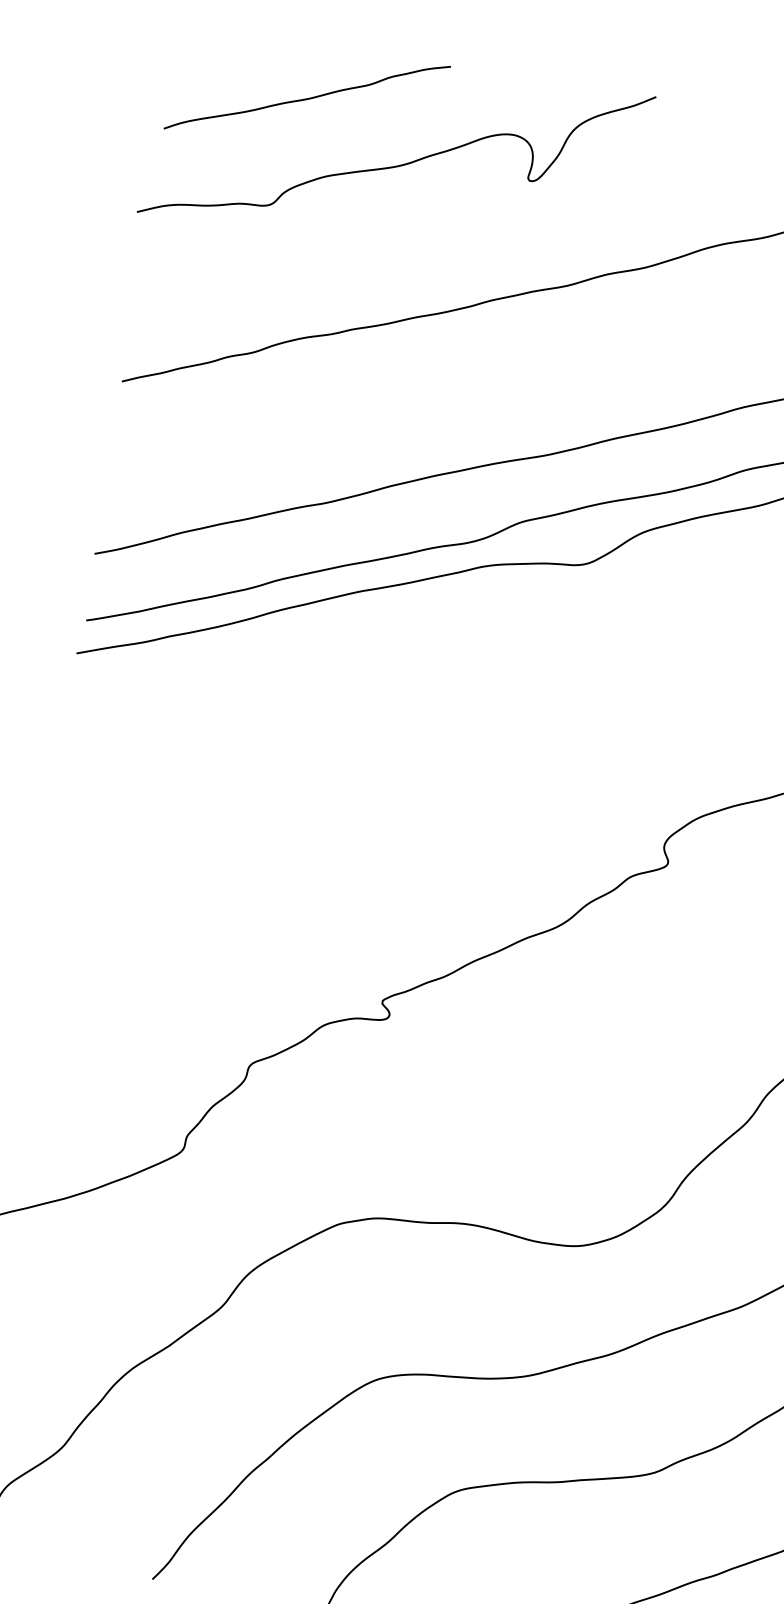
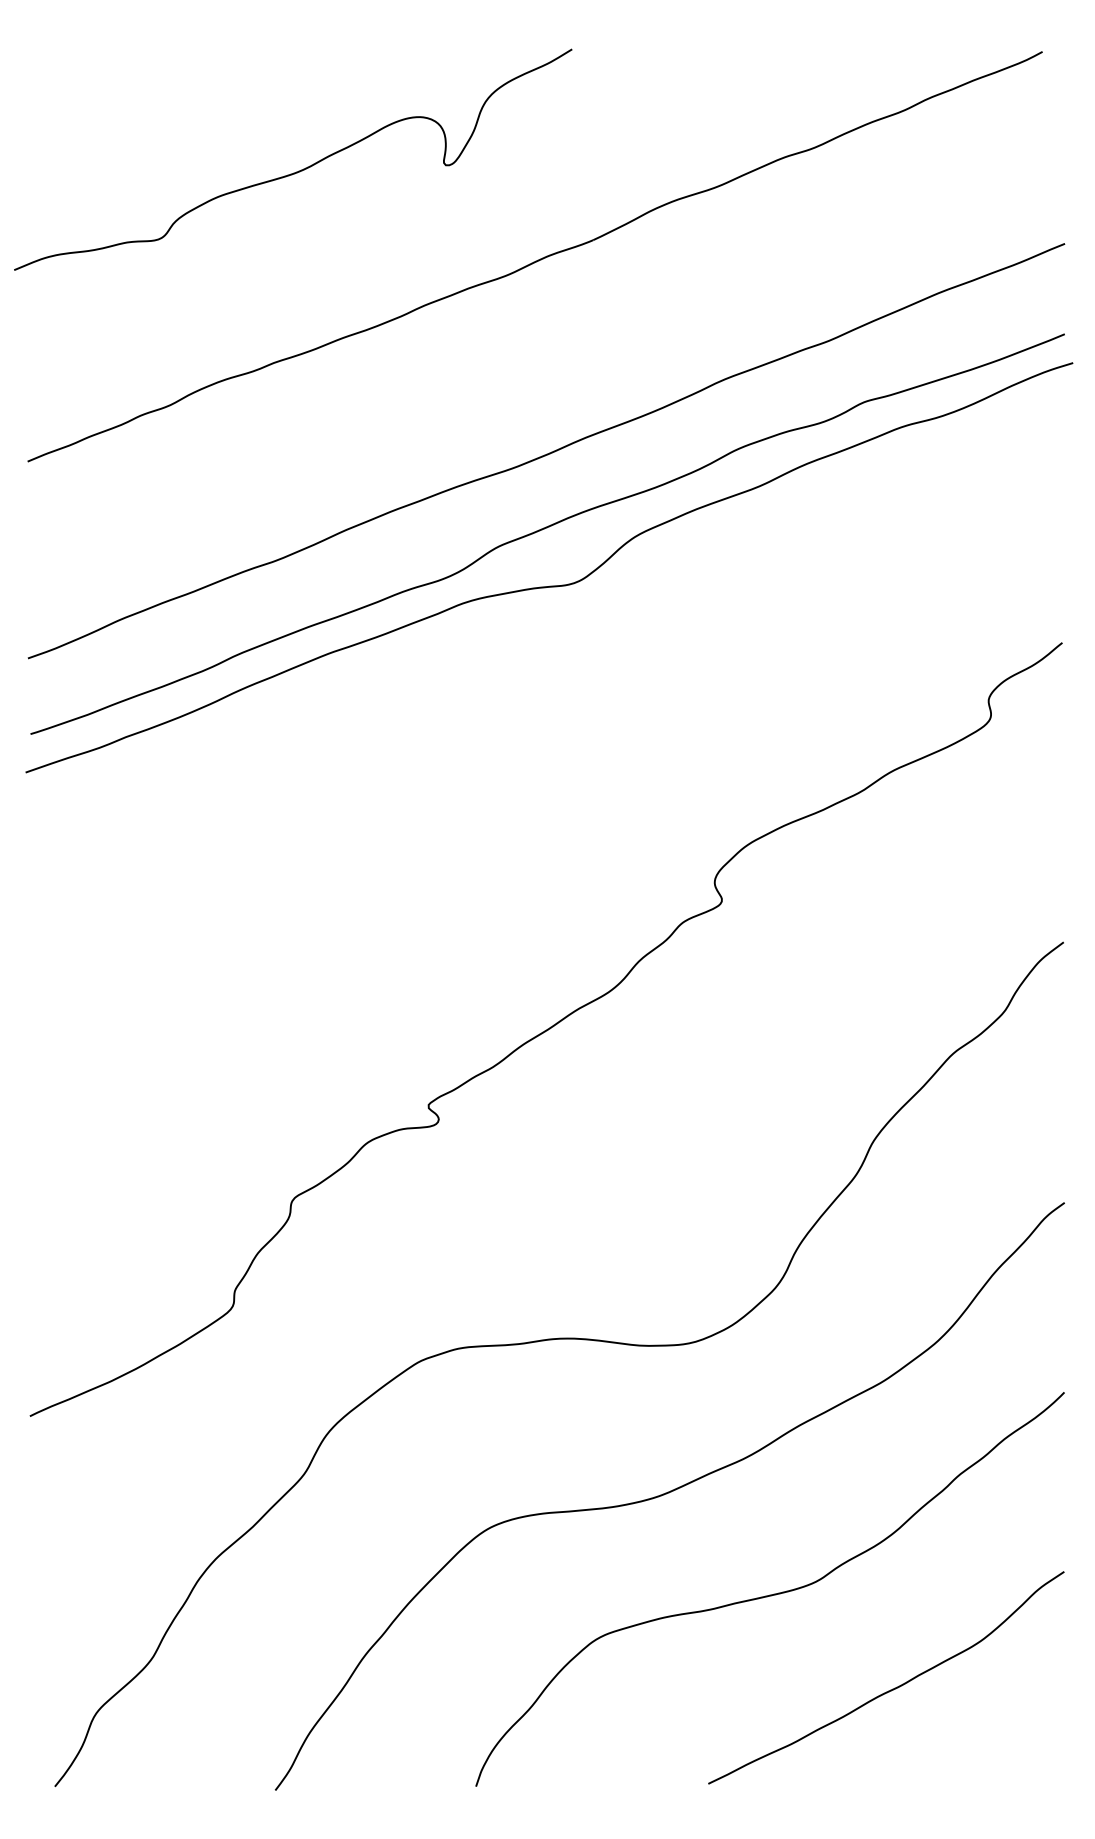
curve: (308, 97) -> (184, 112), removed

